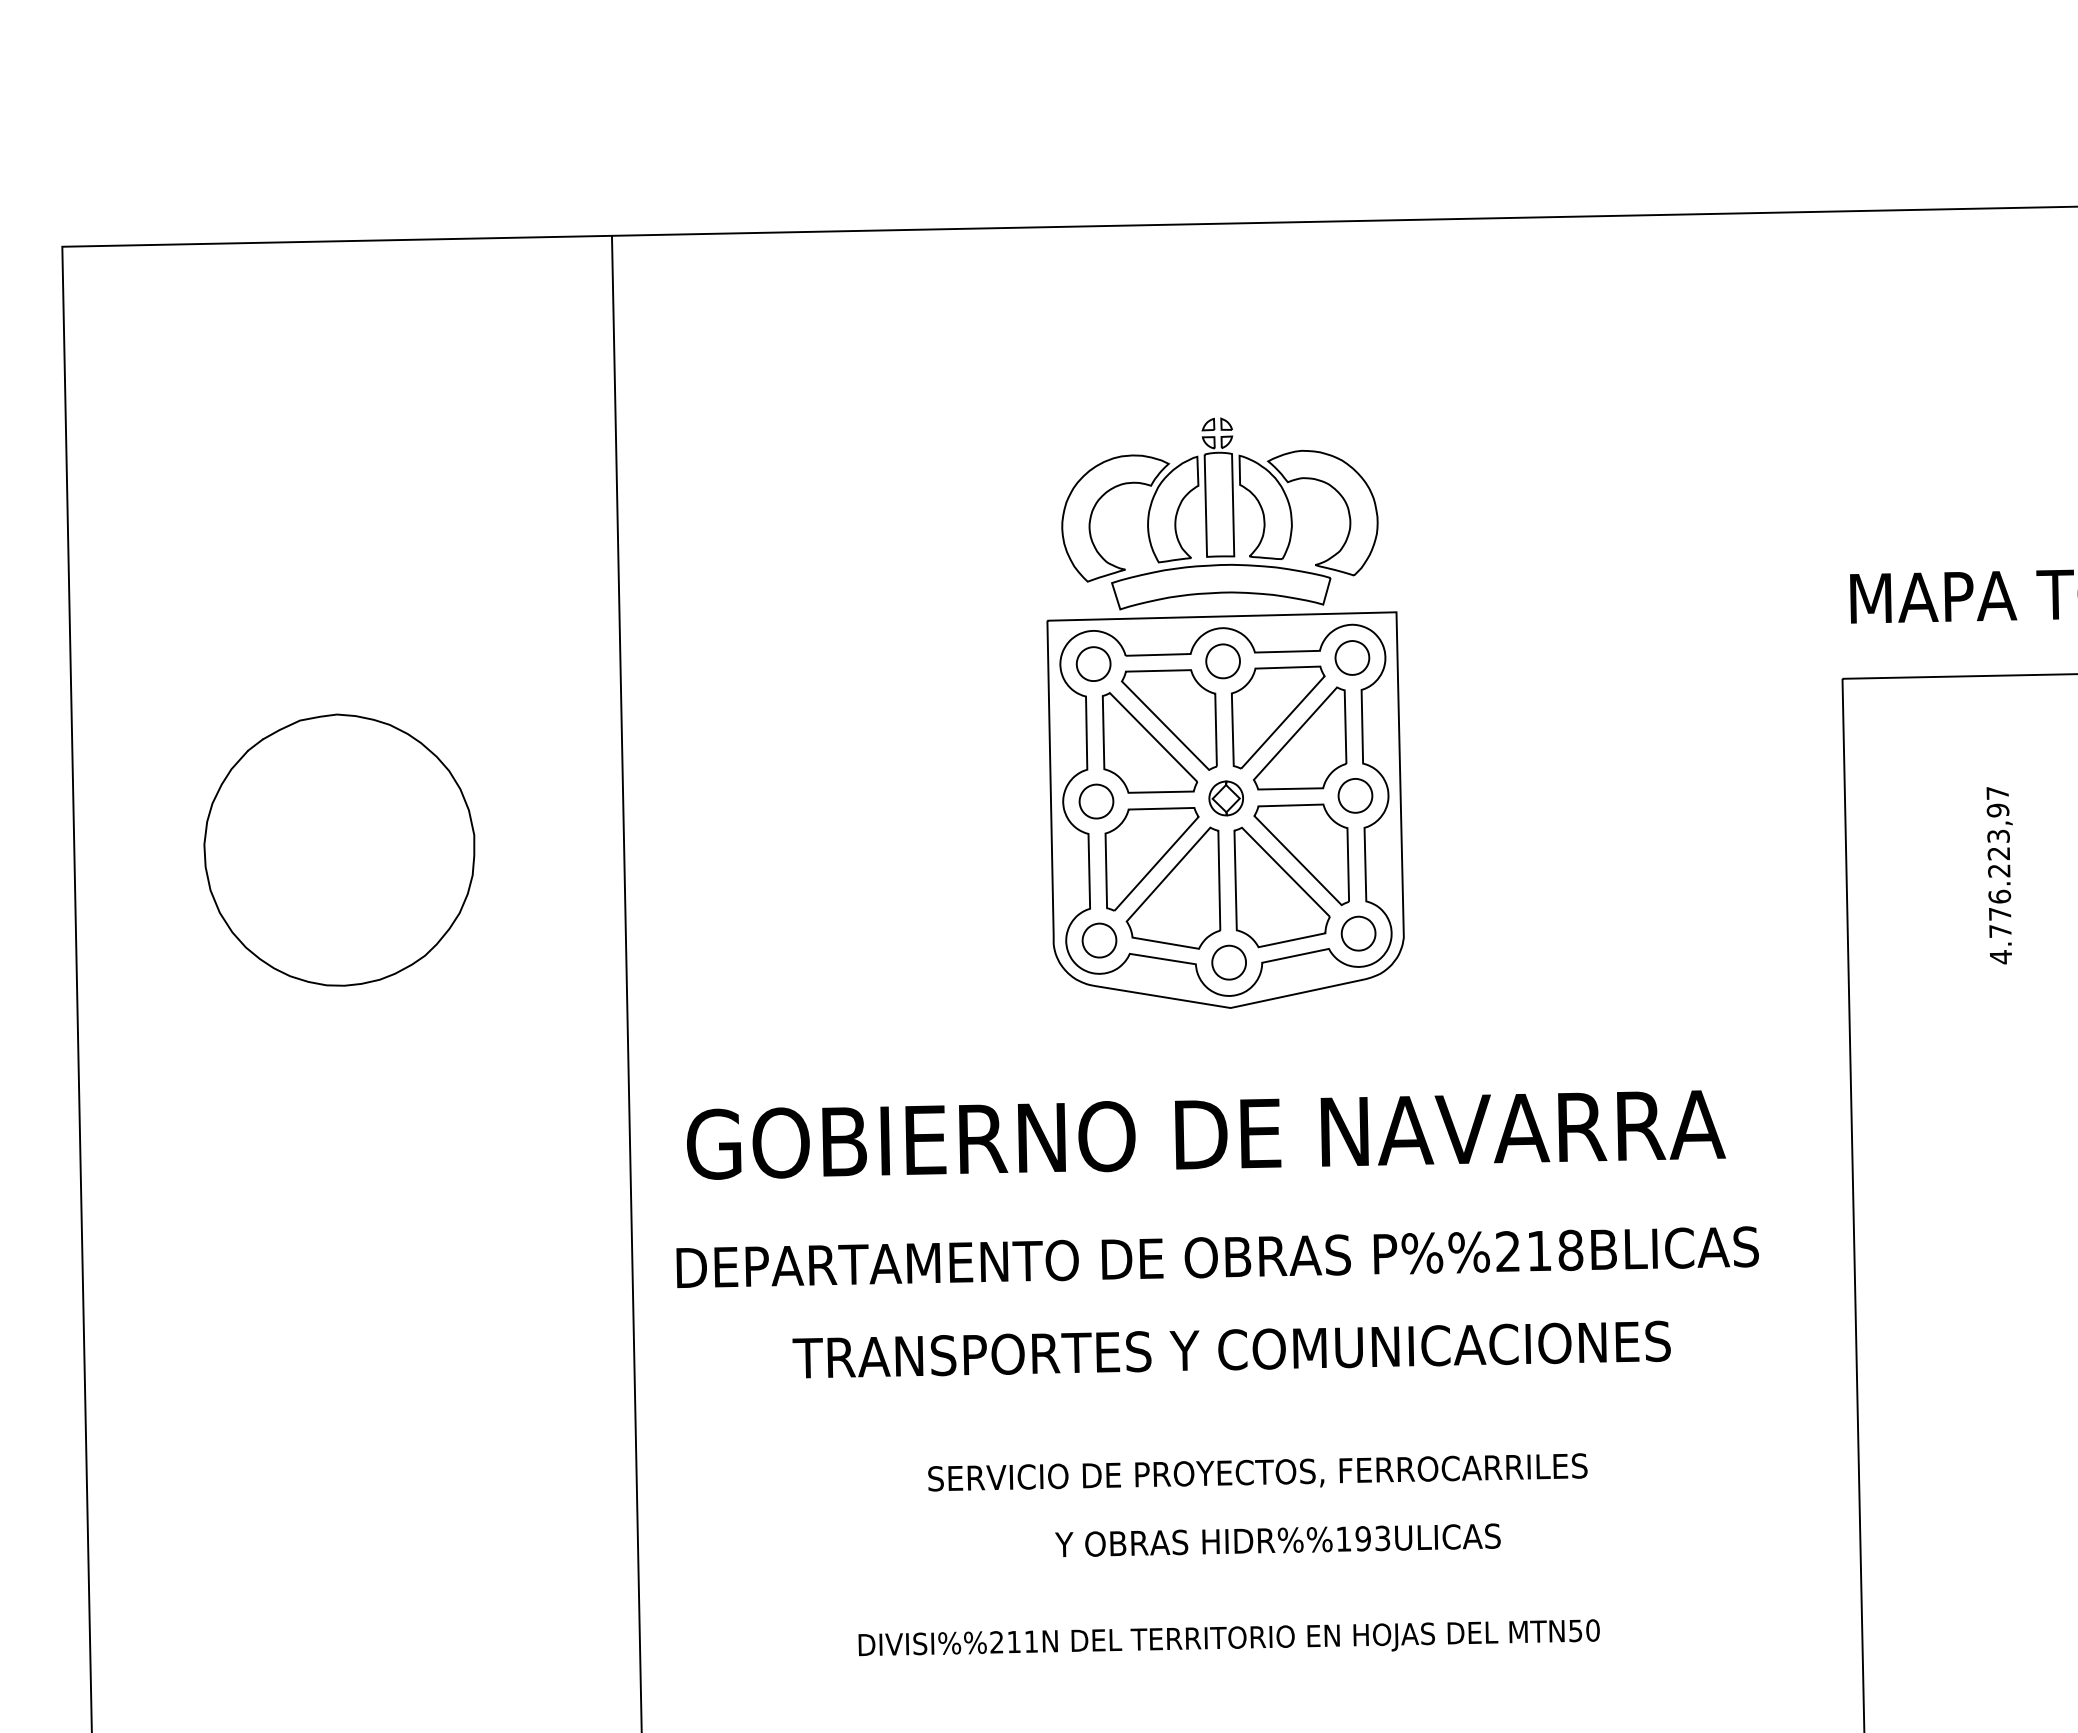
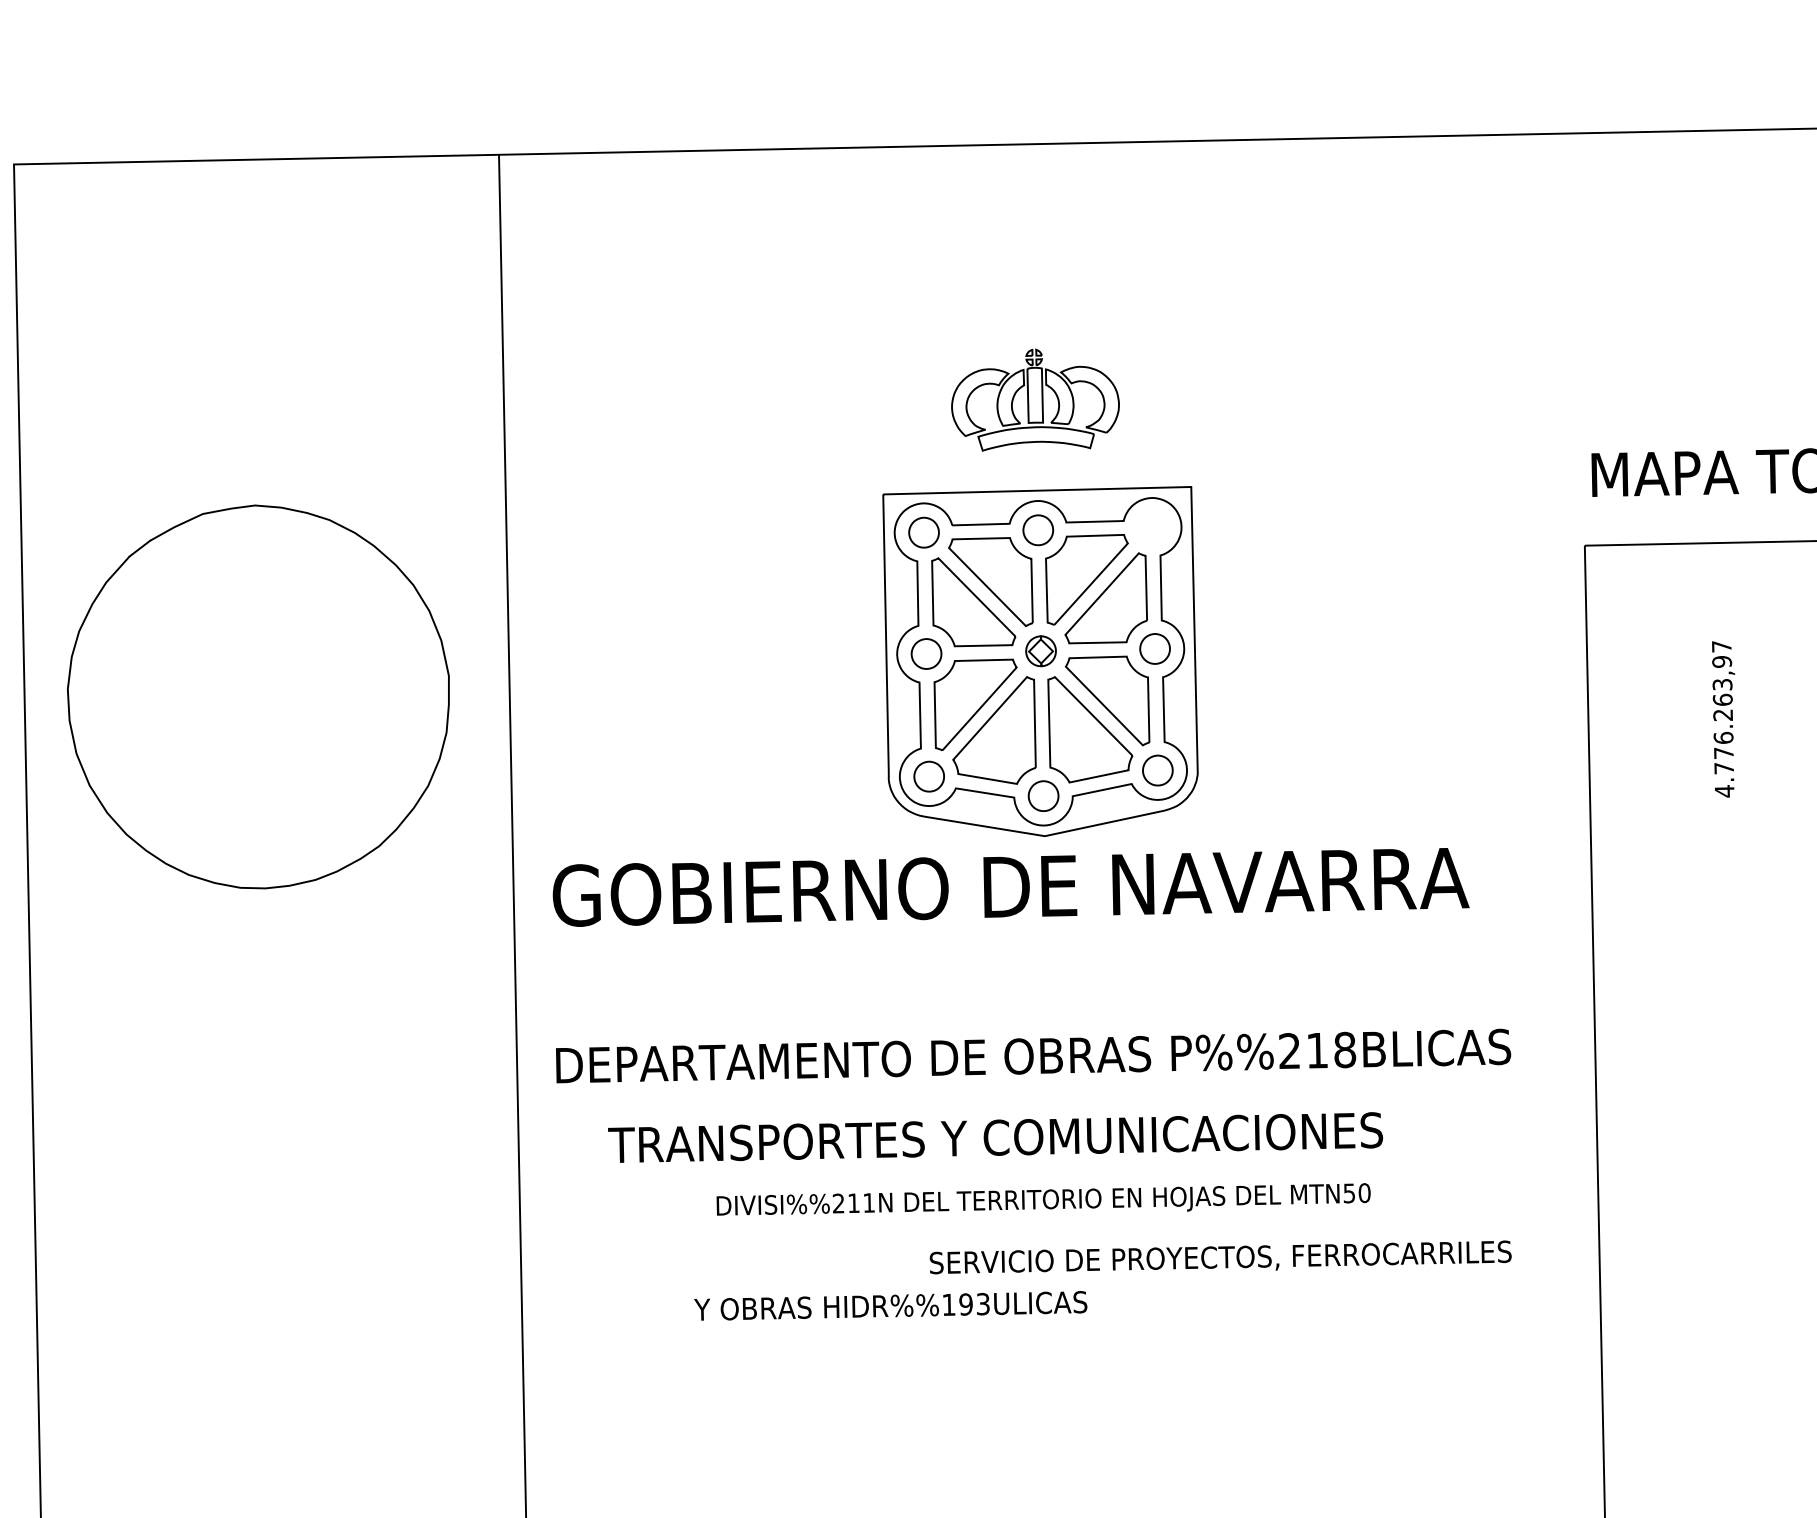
part: (1219, 513) -> (1035, 399), size x0.6
part: (1352, 657) -> (1152, 526), removed
part: (339, 849) -> (258, 696), size x1.6
text: (1998, 853) -> (1722, 699), 4.776.223,97 -> 4.776.263,97
text: (1206, 1134) -> (1011, 886), moved
text: (1231, 1349) -> (995, 1137), moved
text: (1257, 1472) -> (1220, 1257), moved
text: (1277, 1539) -> (890, 1305), moved
text: (1228, 1637) -> (1043, 1199), moved

